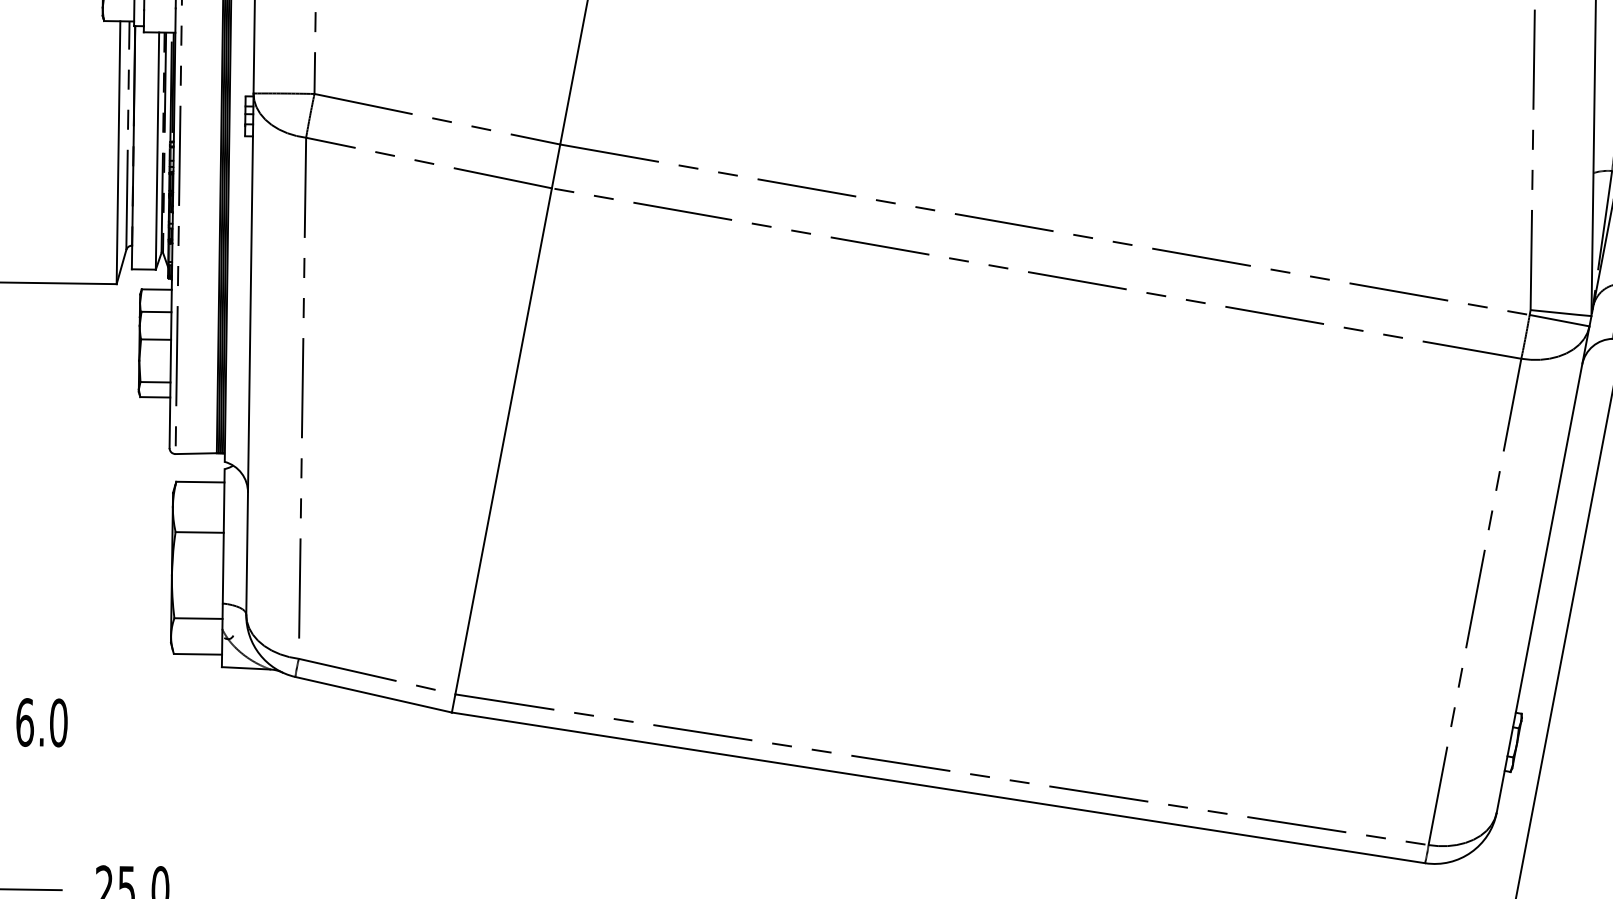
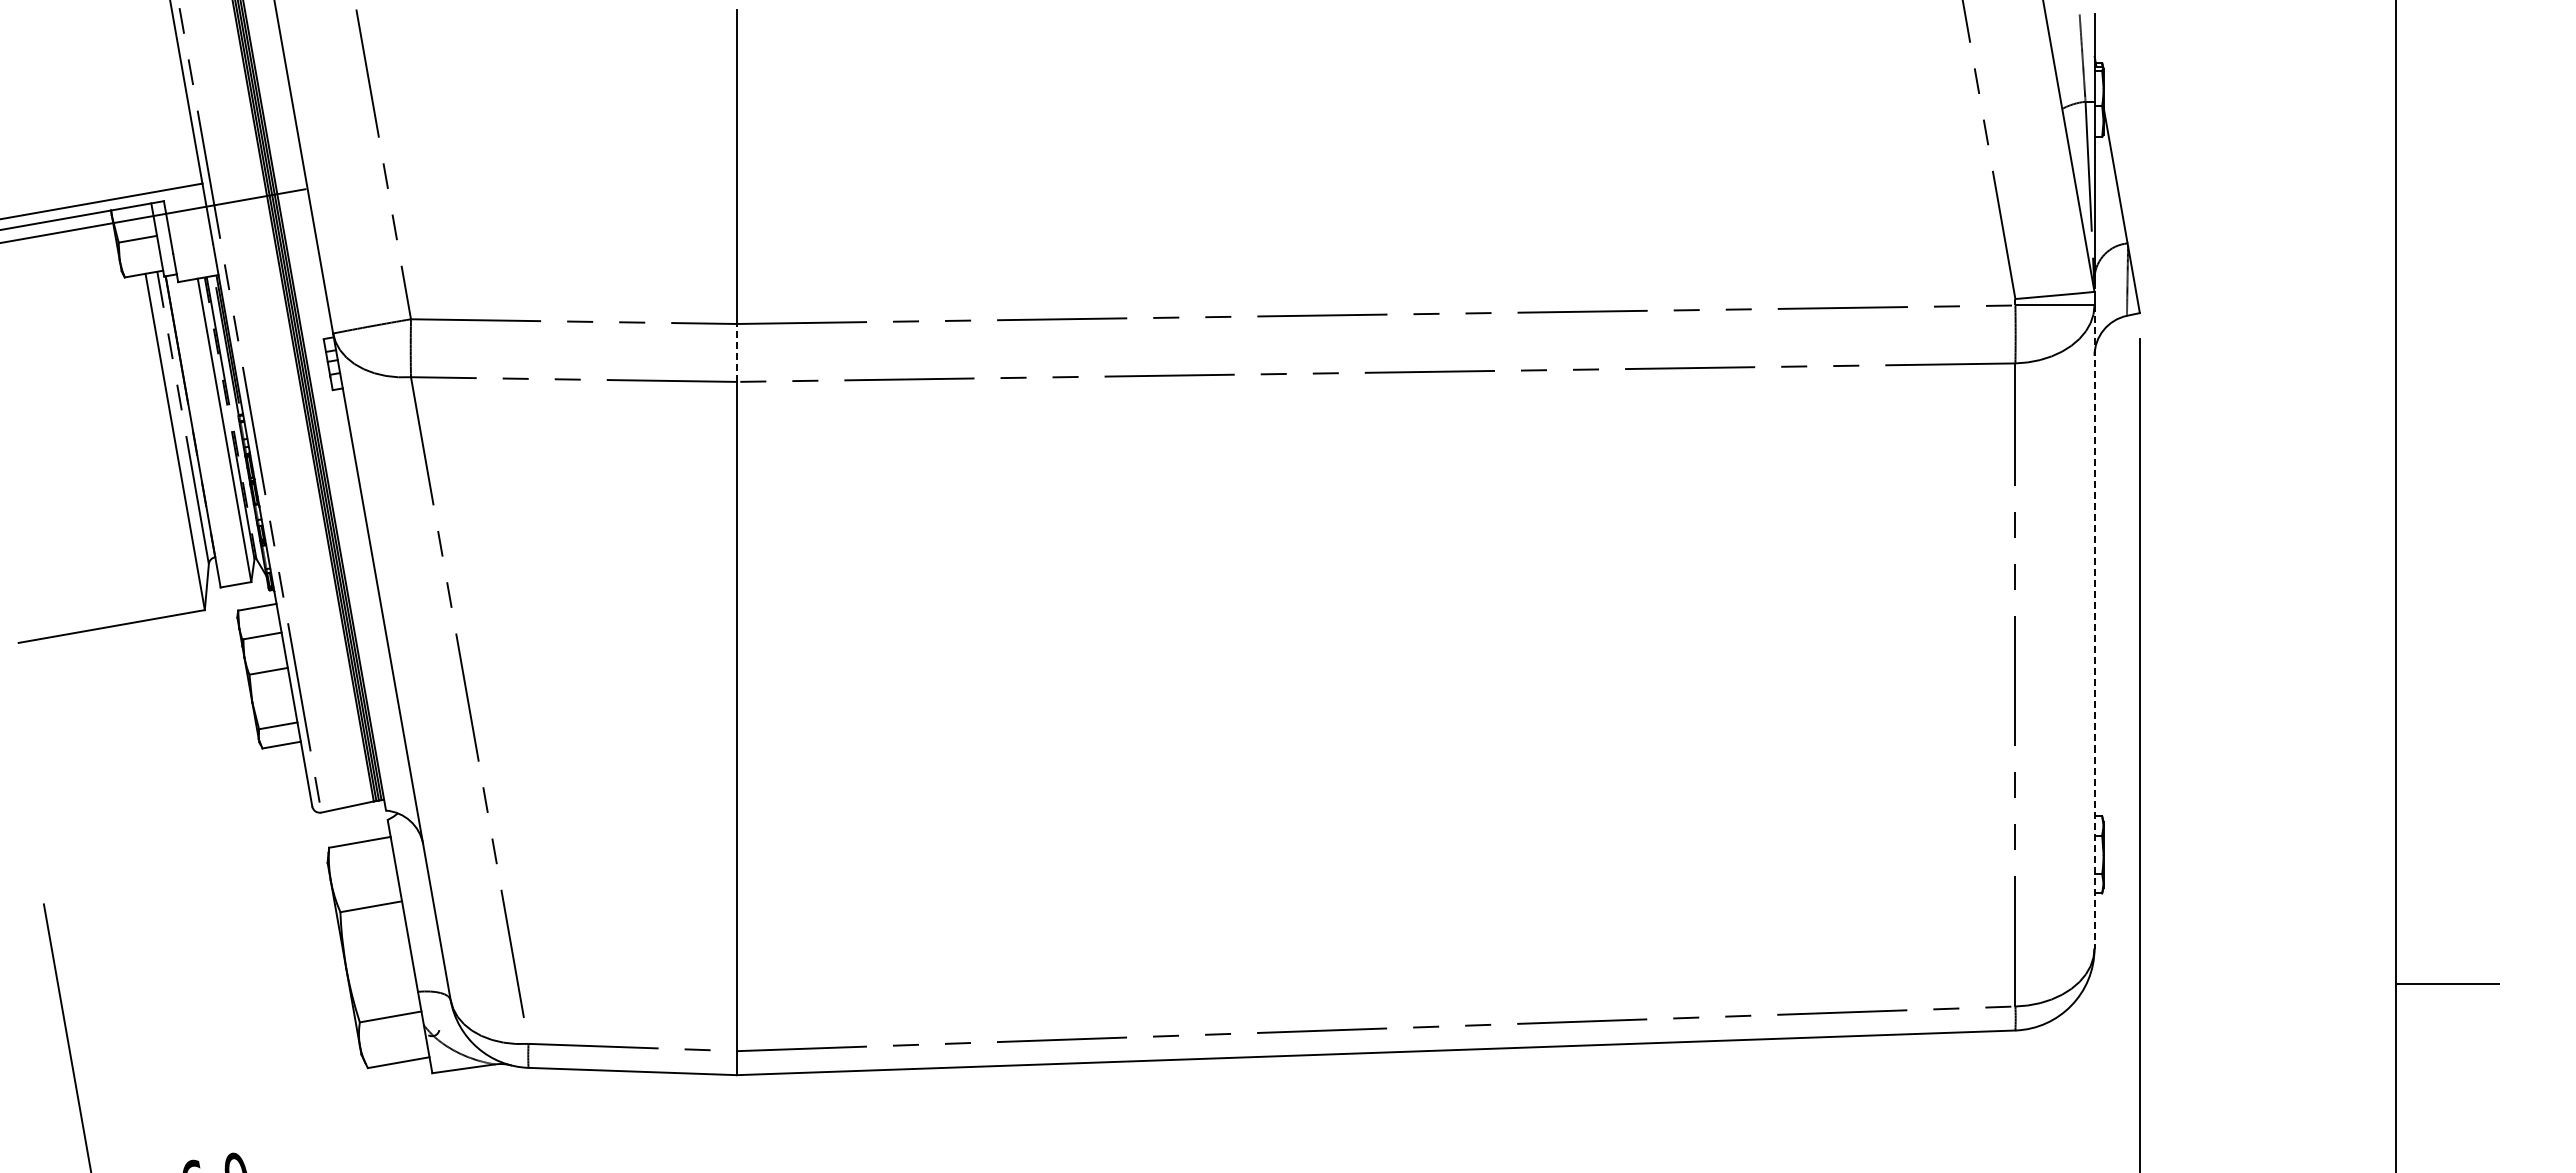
line: (555, 166) -> (736, 352), solid -> dashed
line: (1543, 569) -> (2094, 627), solid -> dashed

